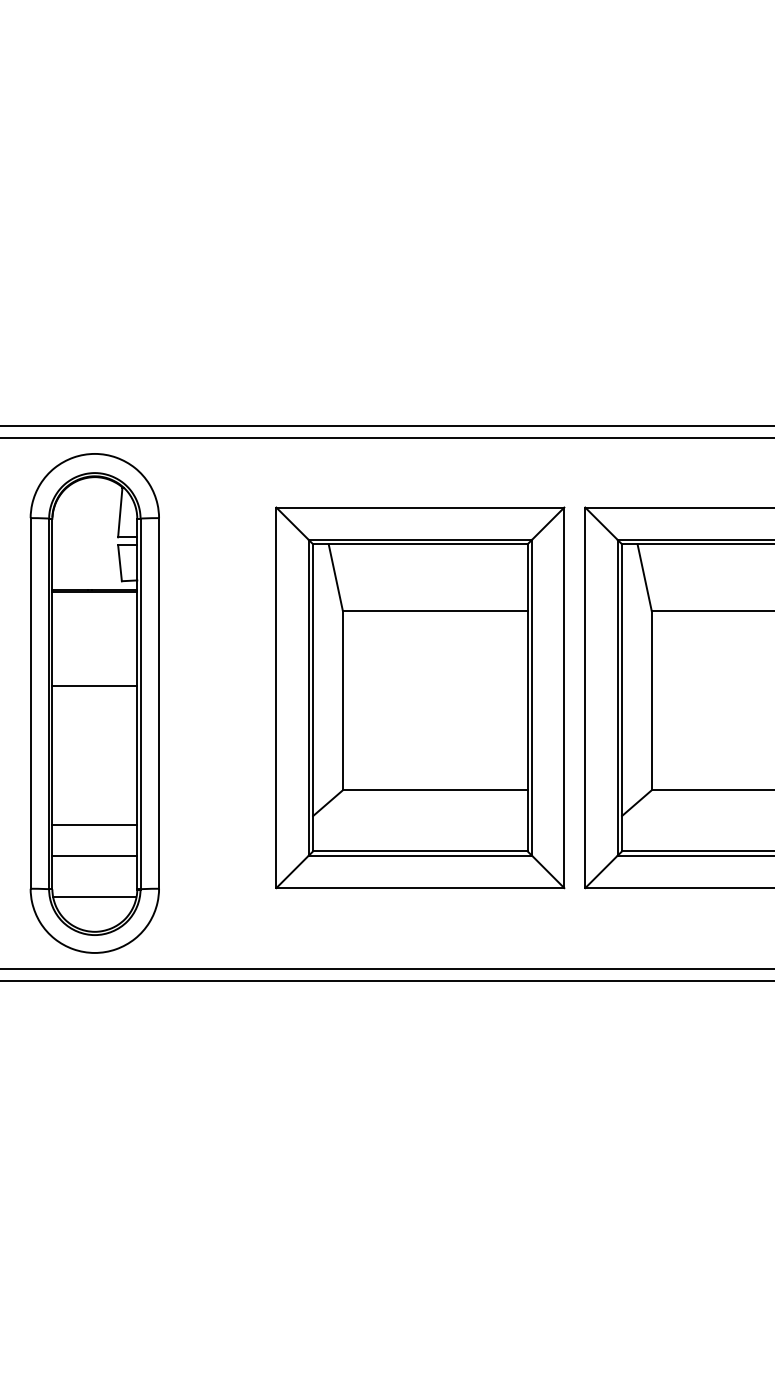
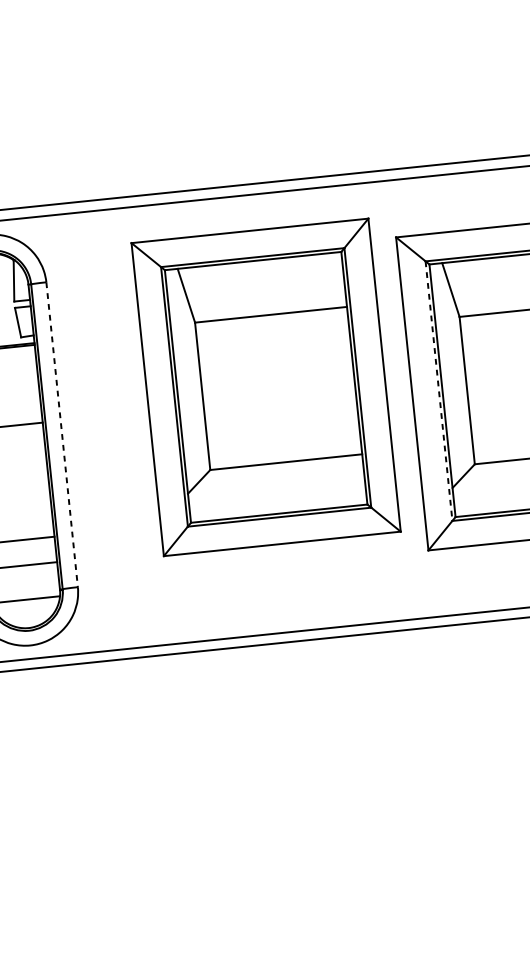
part: (420, 697) -> (266, 387), moved
line: (617, 697) -> (438, 390), solid -> dashed
line: (159, 703) -> (62, 434), solid -> dashed

